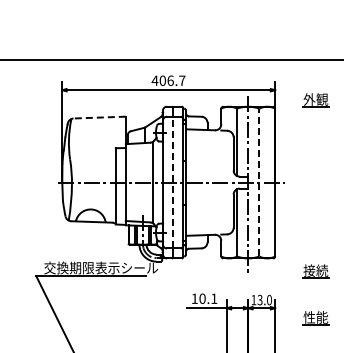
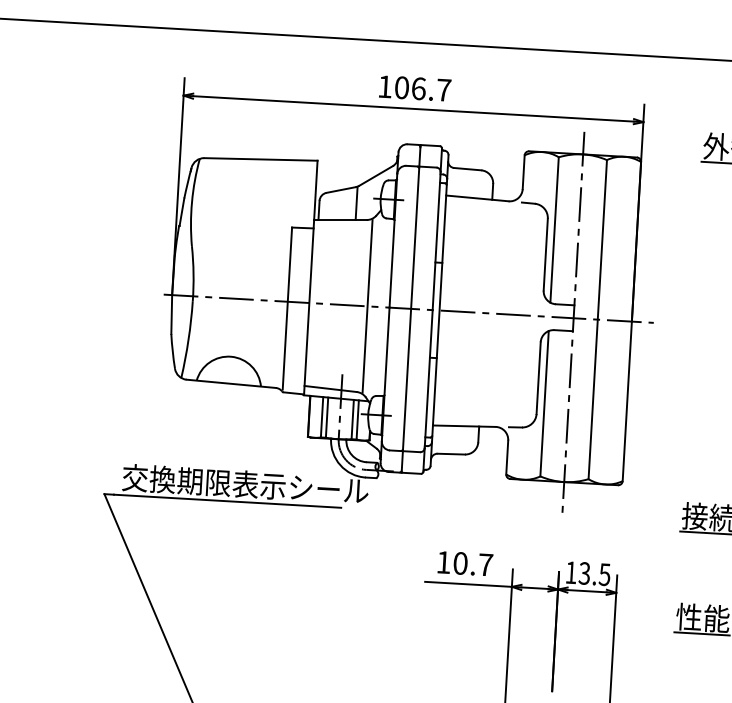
text: (154, 80) -> (383, 86), 406.7 -> 106.7
line: (99, 117) -> (260, 159), dashed -> solid
line: (172, 182) -> (410, 308), dashed -> solid
line: (259, 182) -> (598, 319), dashed -> solid
text: (214, 298) -> (486, 564), 10.1 -> 10.7
text: (269, 299) -> (605, 573), 13.0 -> 13.5

